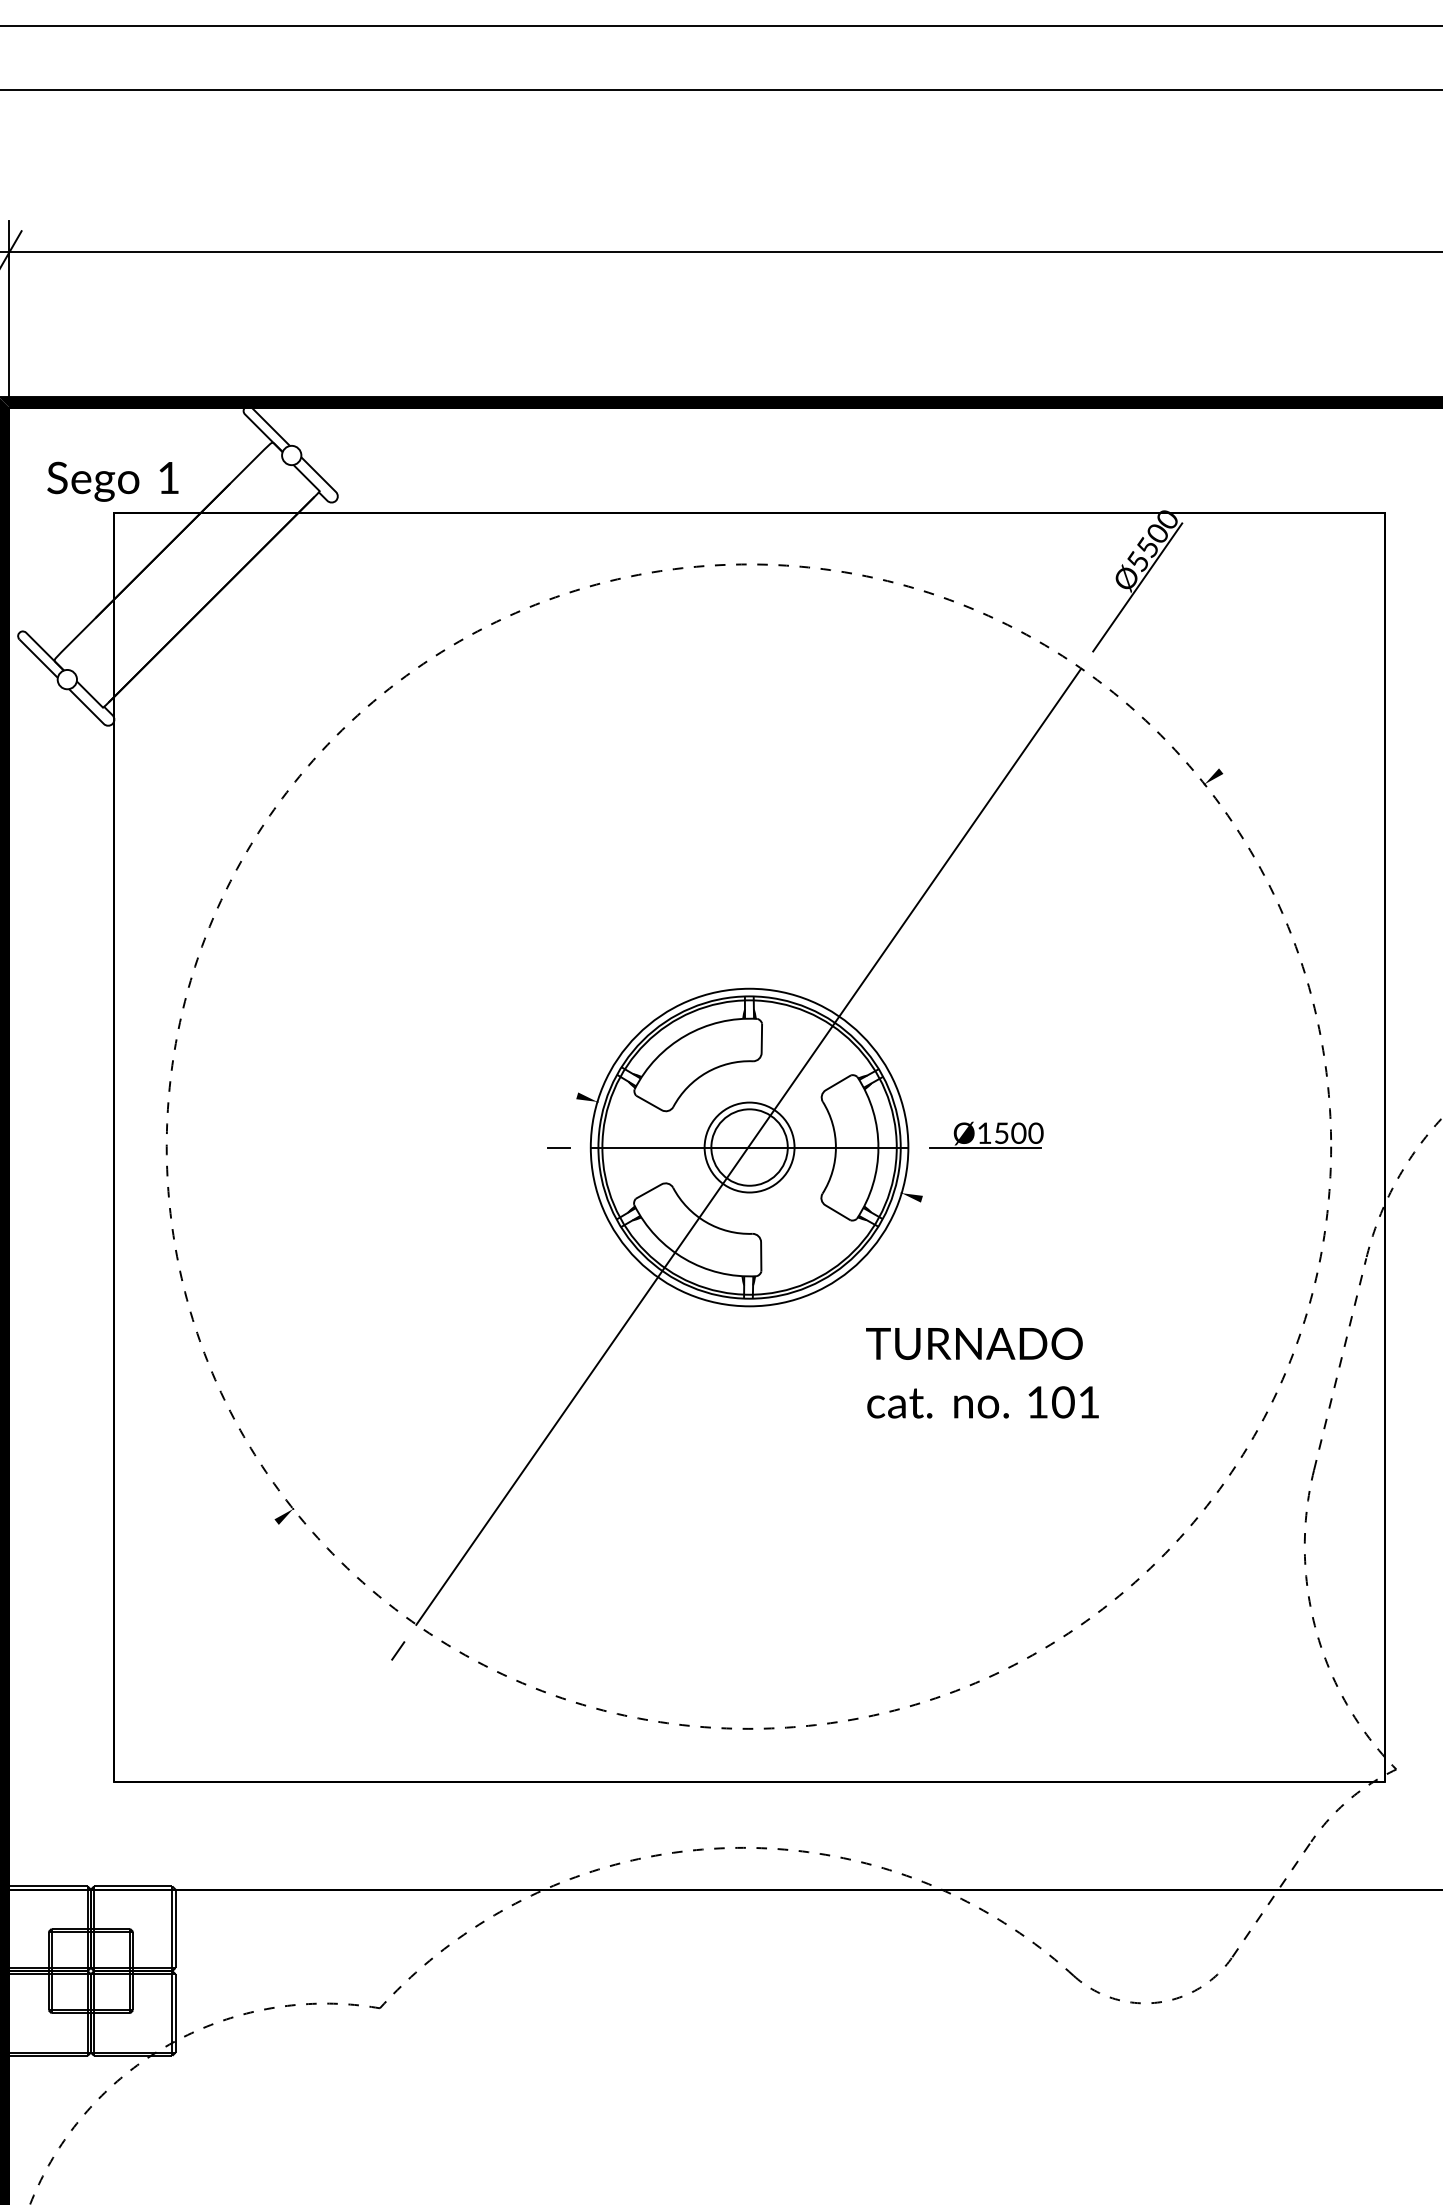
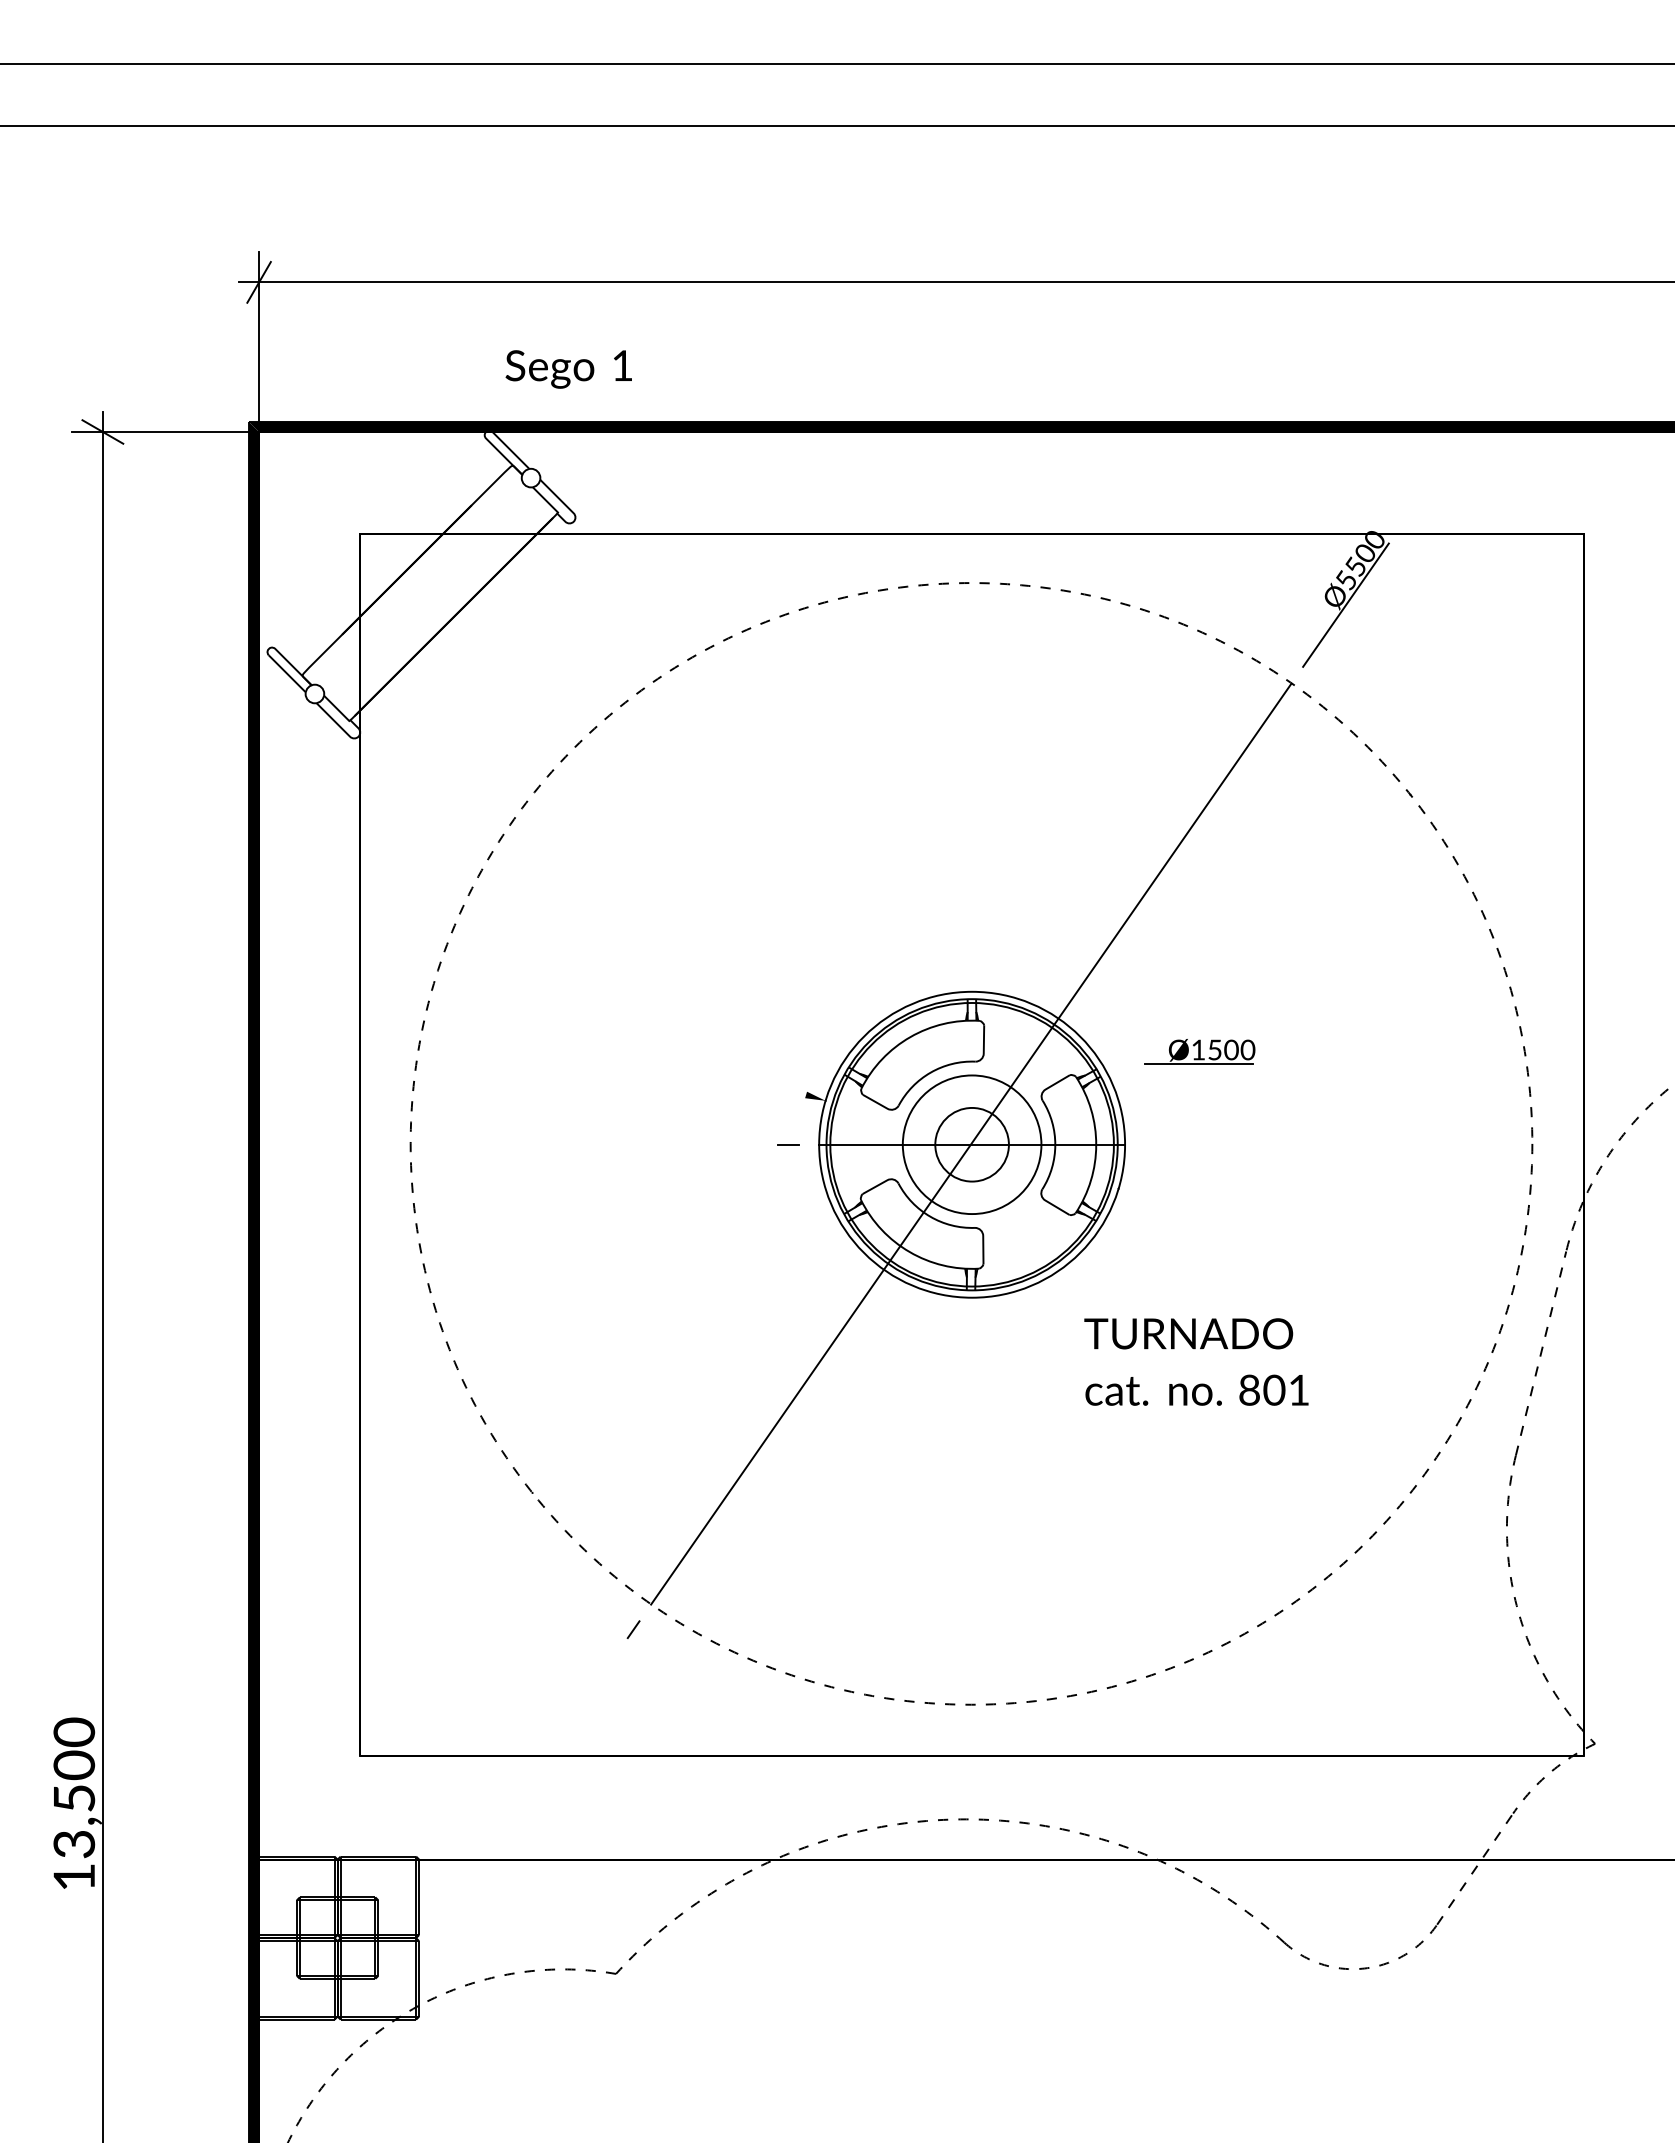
text: (112, 481) -> (568, 369), moved
fill: (1214, 775) -> (1419, 786), removed
part: (985, 1134) -> (1199, 1051), moved
circle: (748, 1147) -> (971, 1144), size x1.6
fill: (911, 1197) -> (1128, 1192), removed
text: (1037, 1401) -> (1249, 1389), 101 -> 801
fill: (283, 1516) -> (523, 1500), removed

